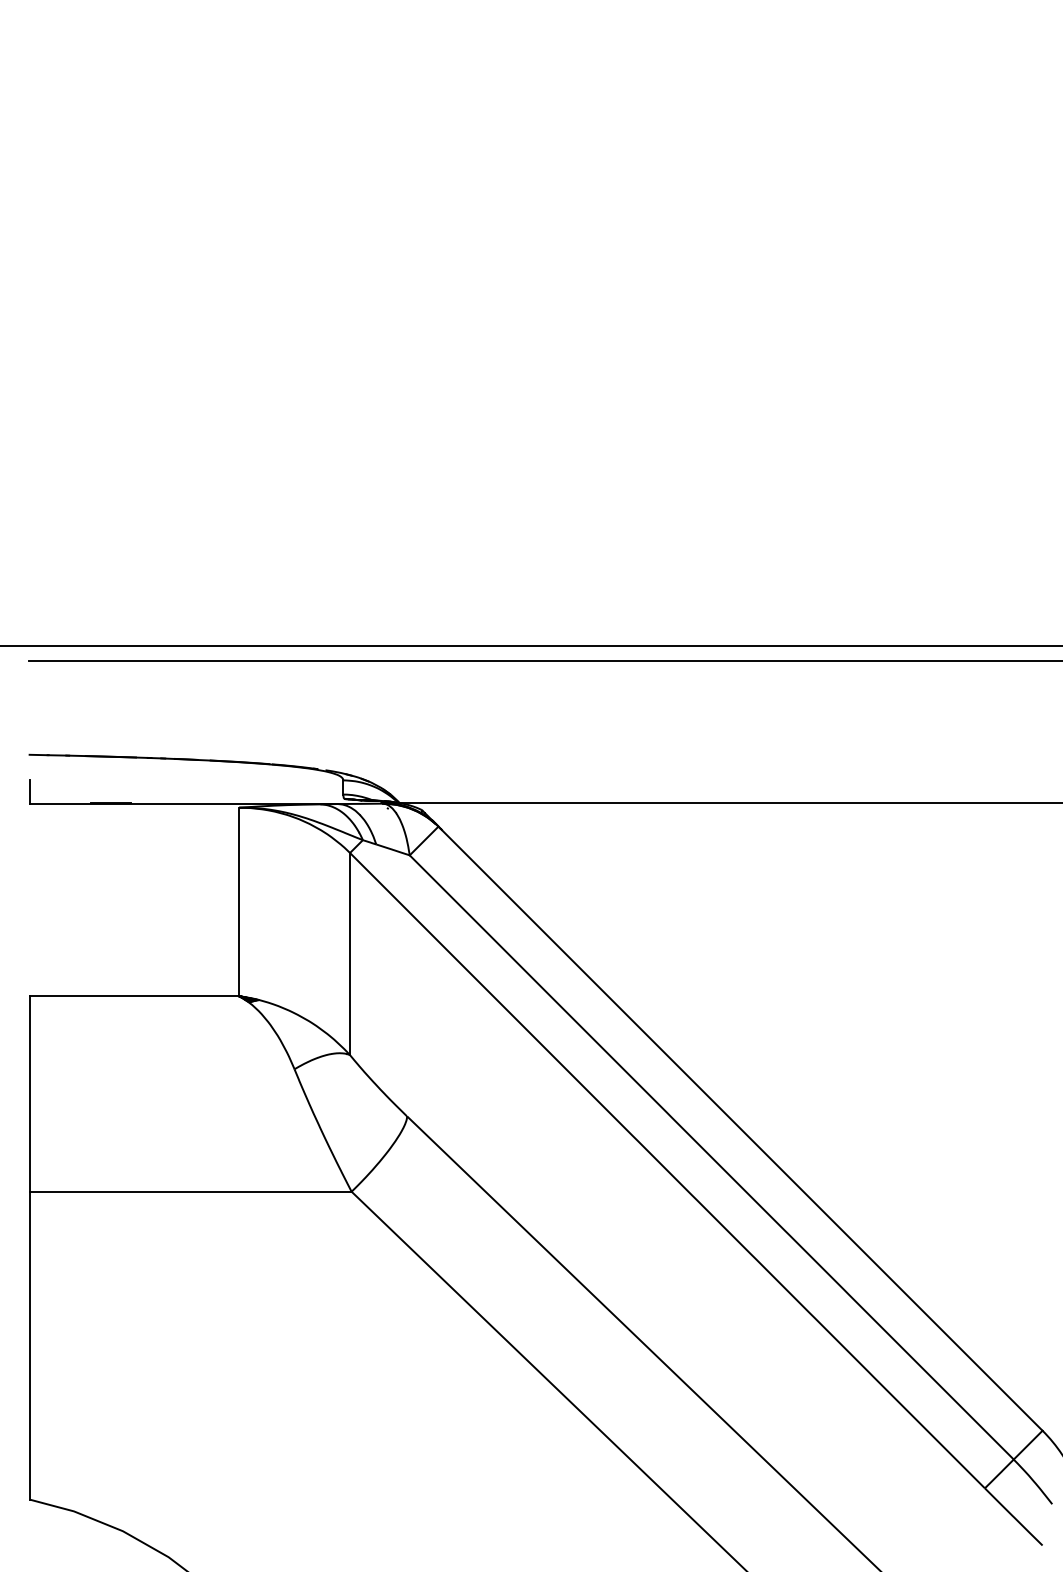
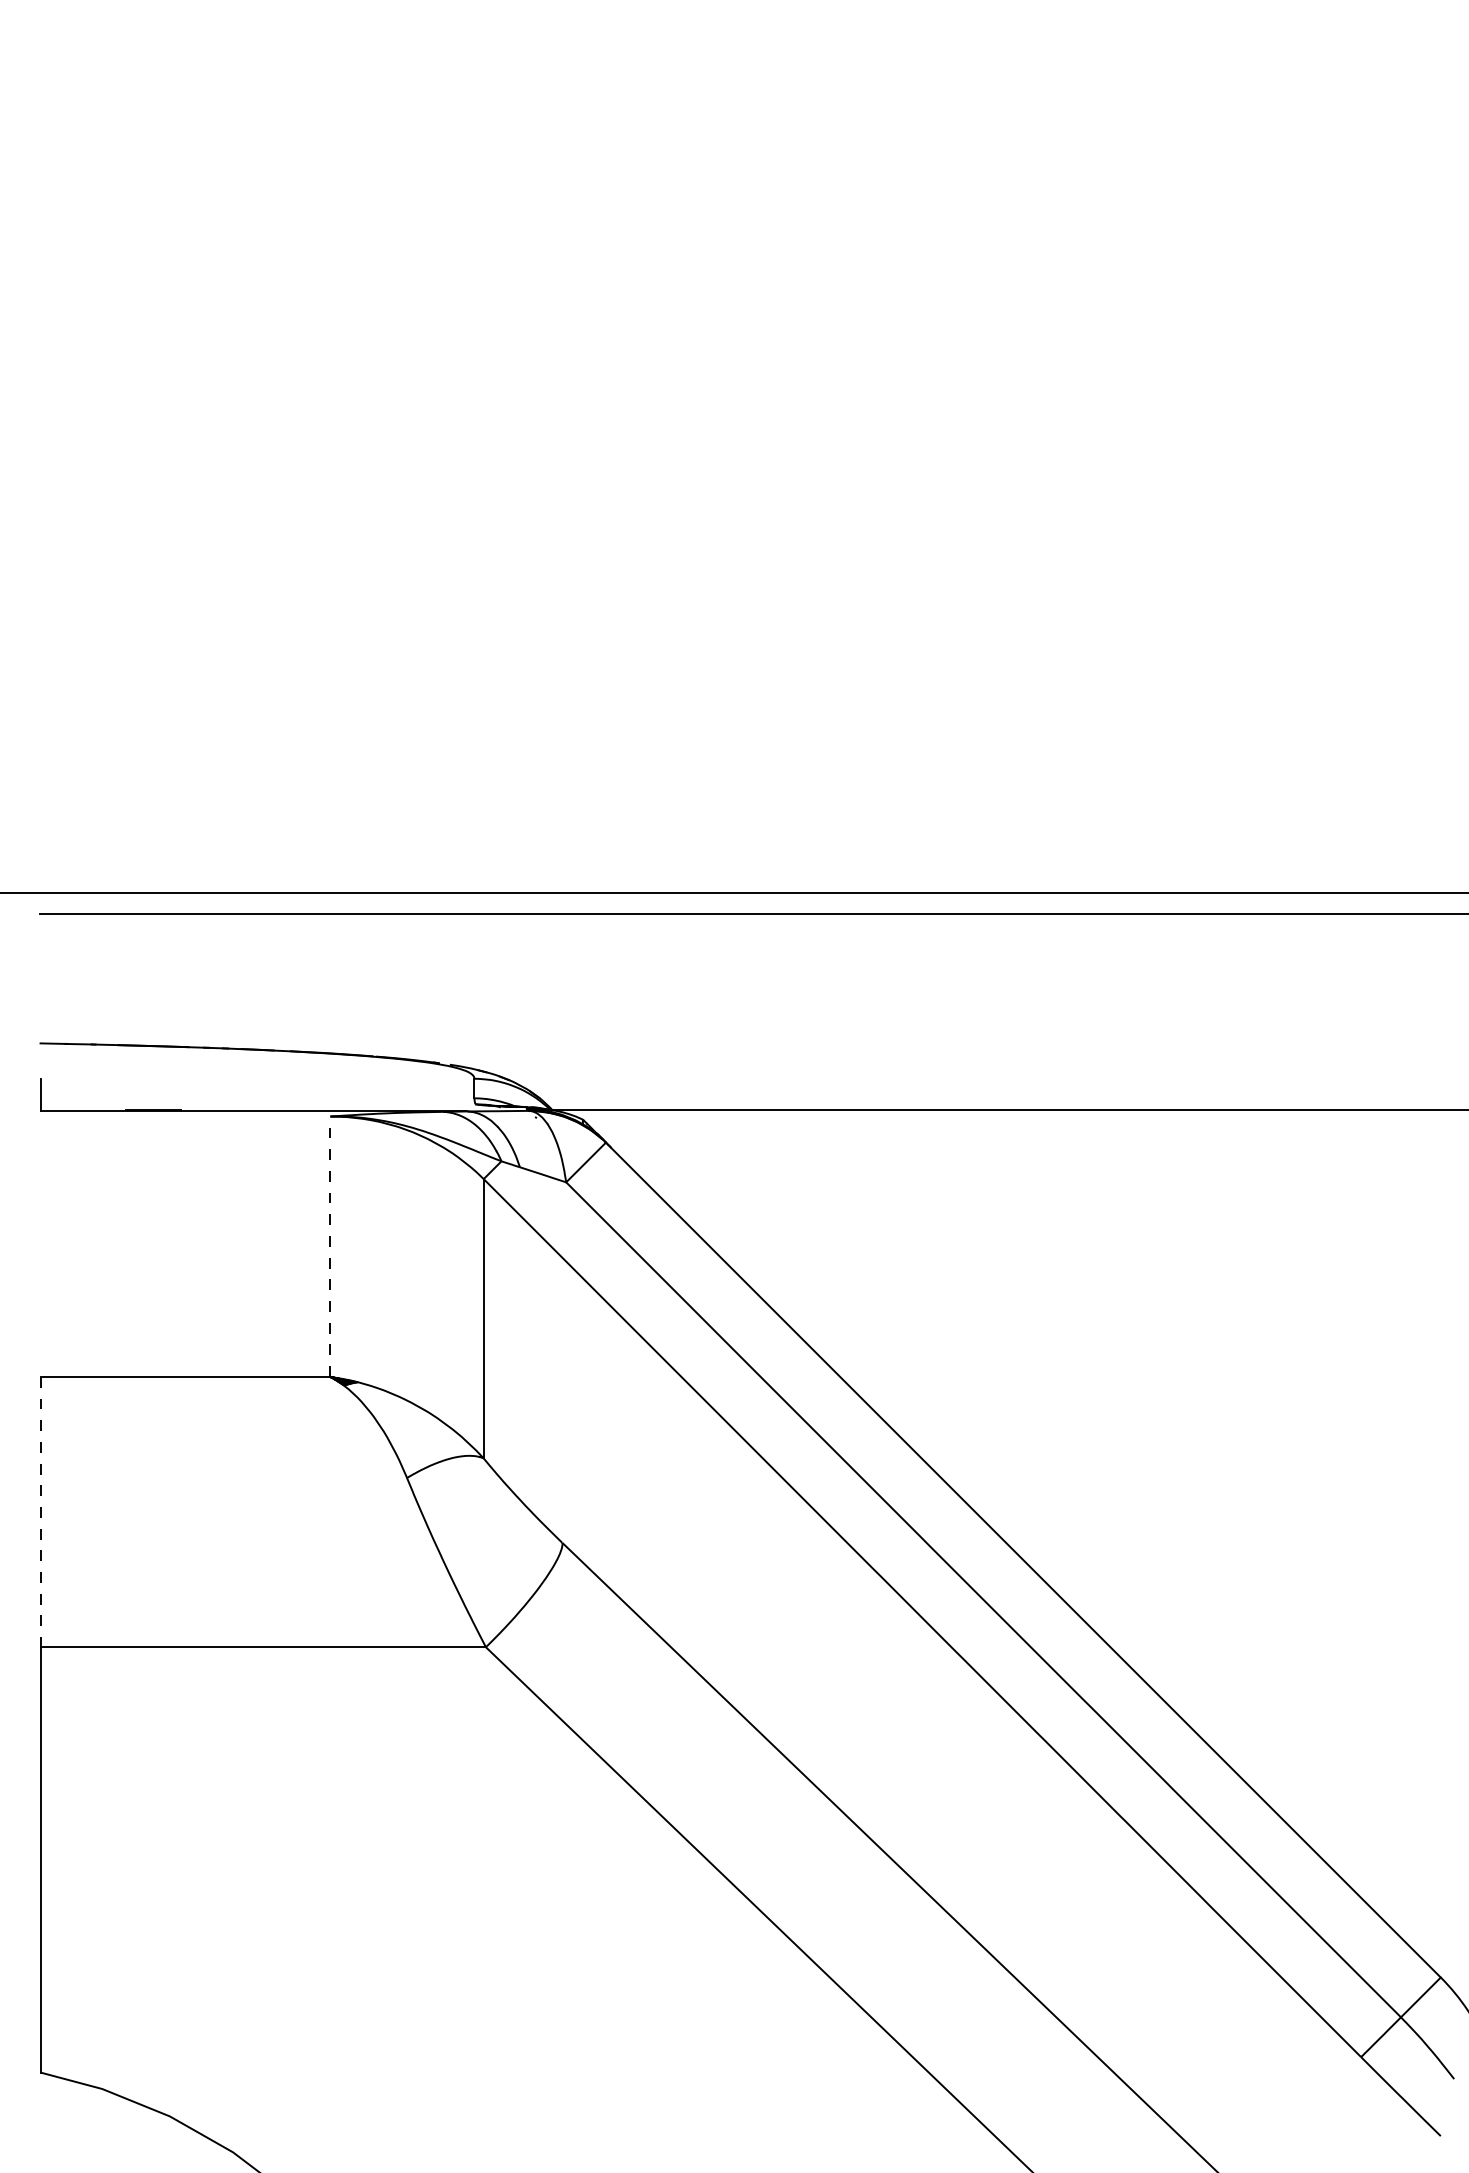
line: (239, 901) -> (330, 1246), solid -> dashed
line: (29, 1093) -> (40, 1511), solid -> dashed

